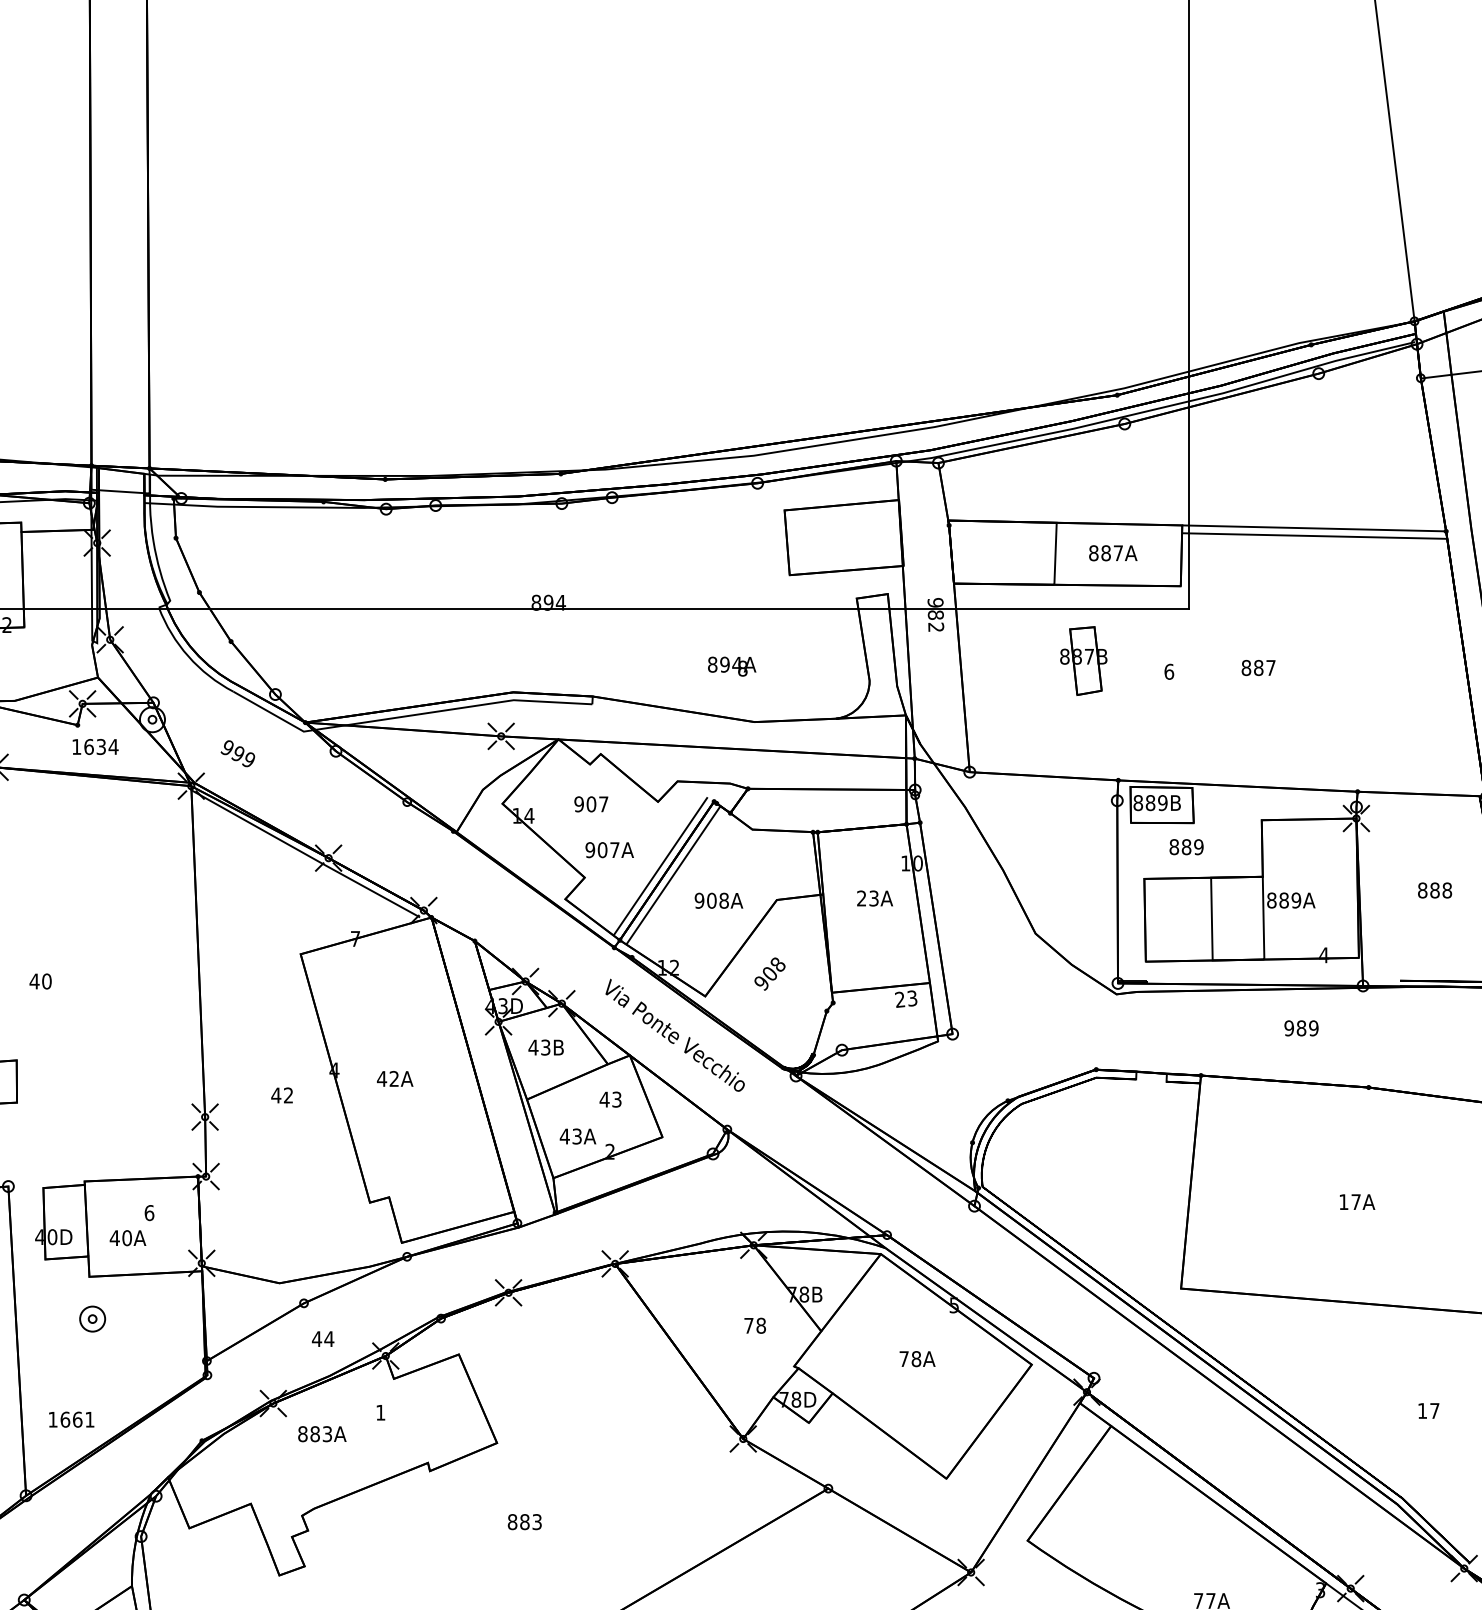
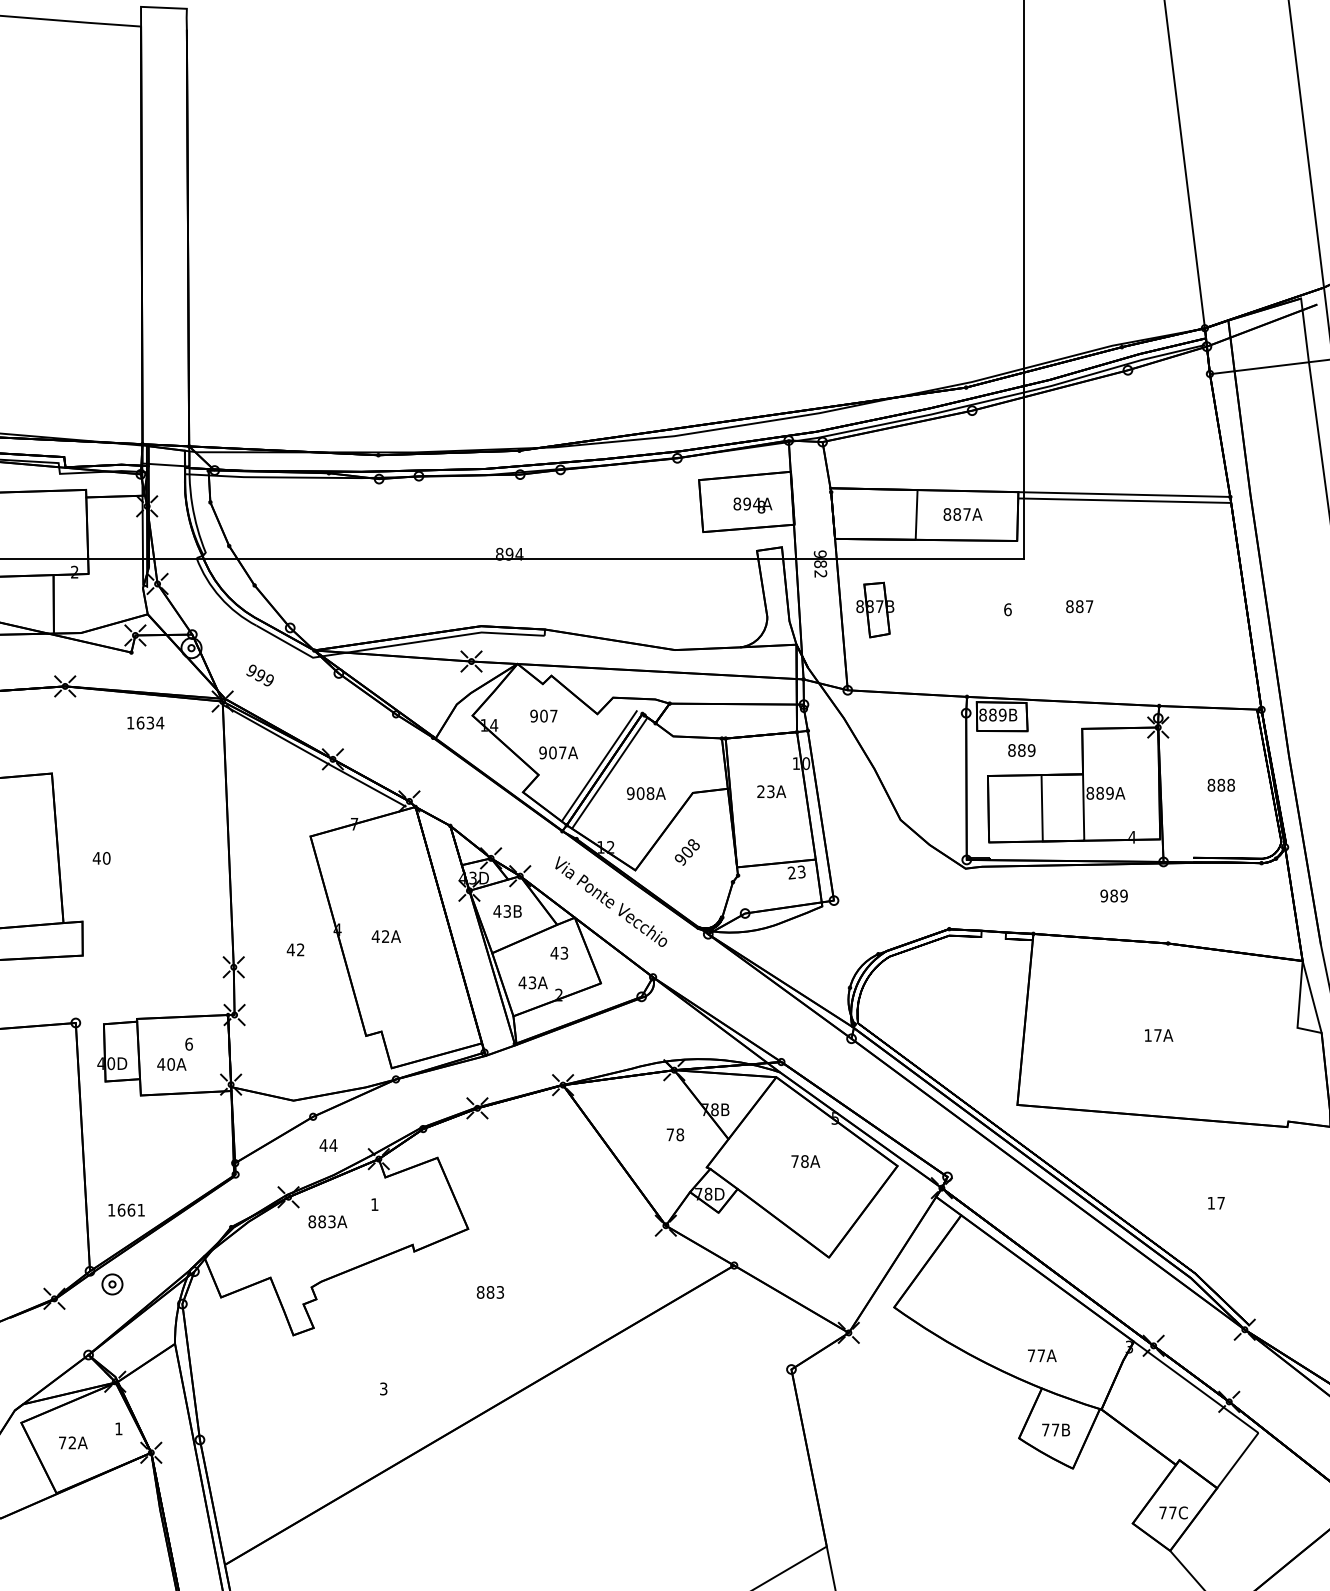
part: (1084, 660) -> (875, 609), moved
text: (731, 666) -> (752, 505), moved
text: (95, 746) -> (145, 722), moved
part: (92, 1319) -> (112, 1284), moved

